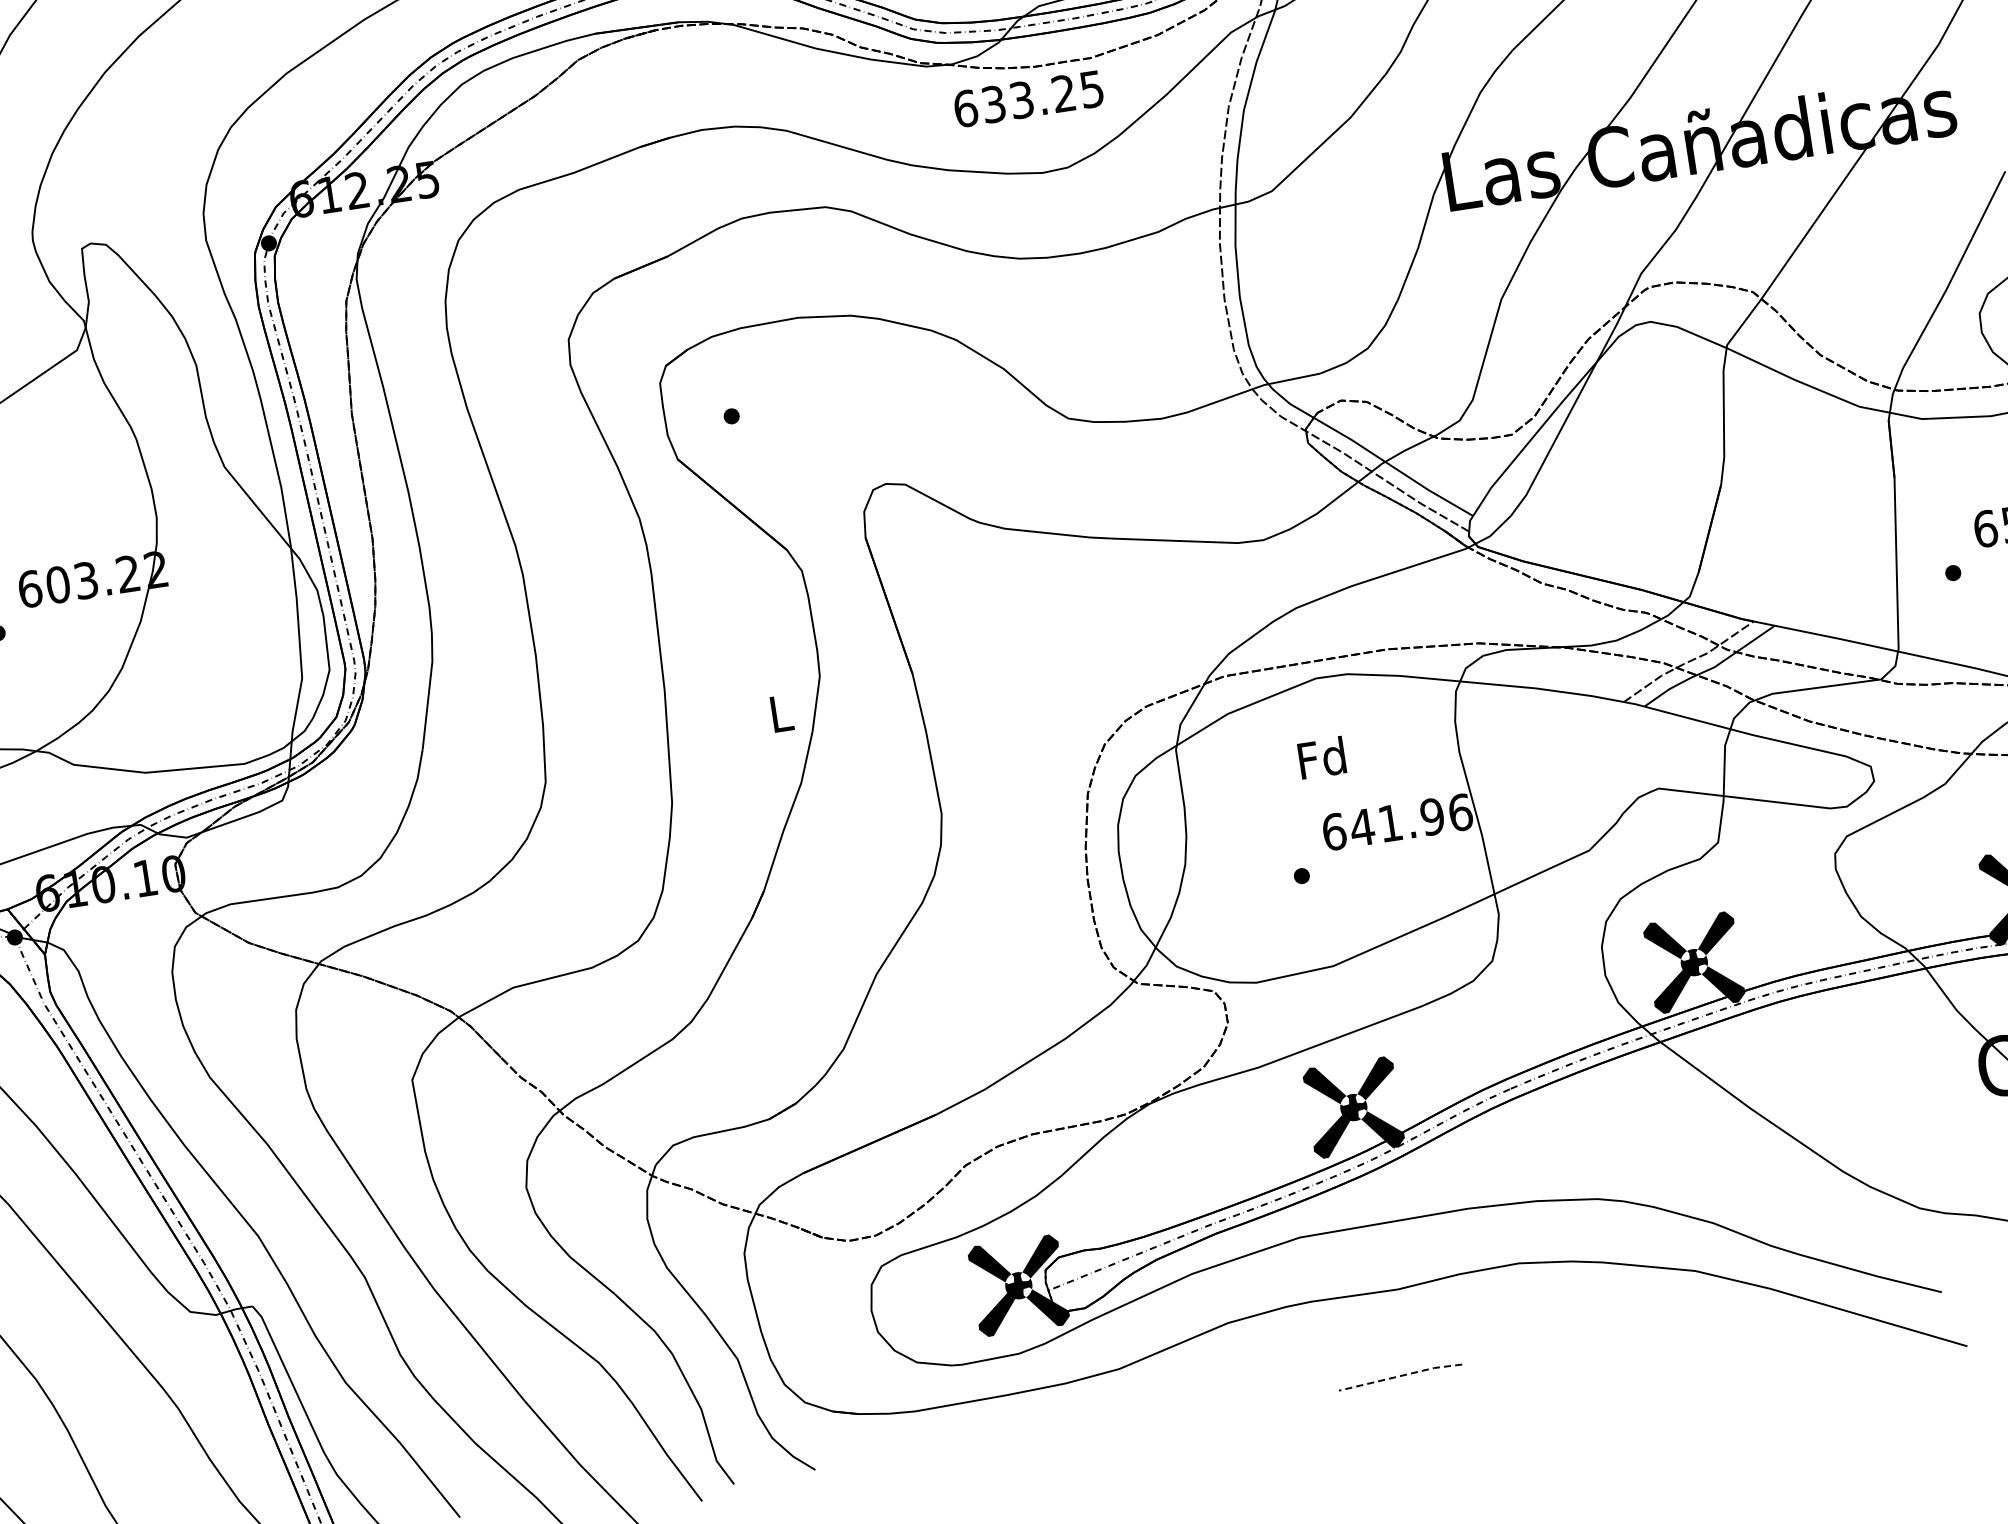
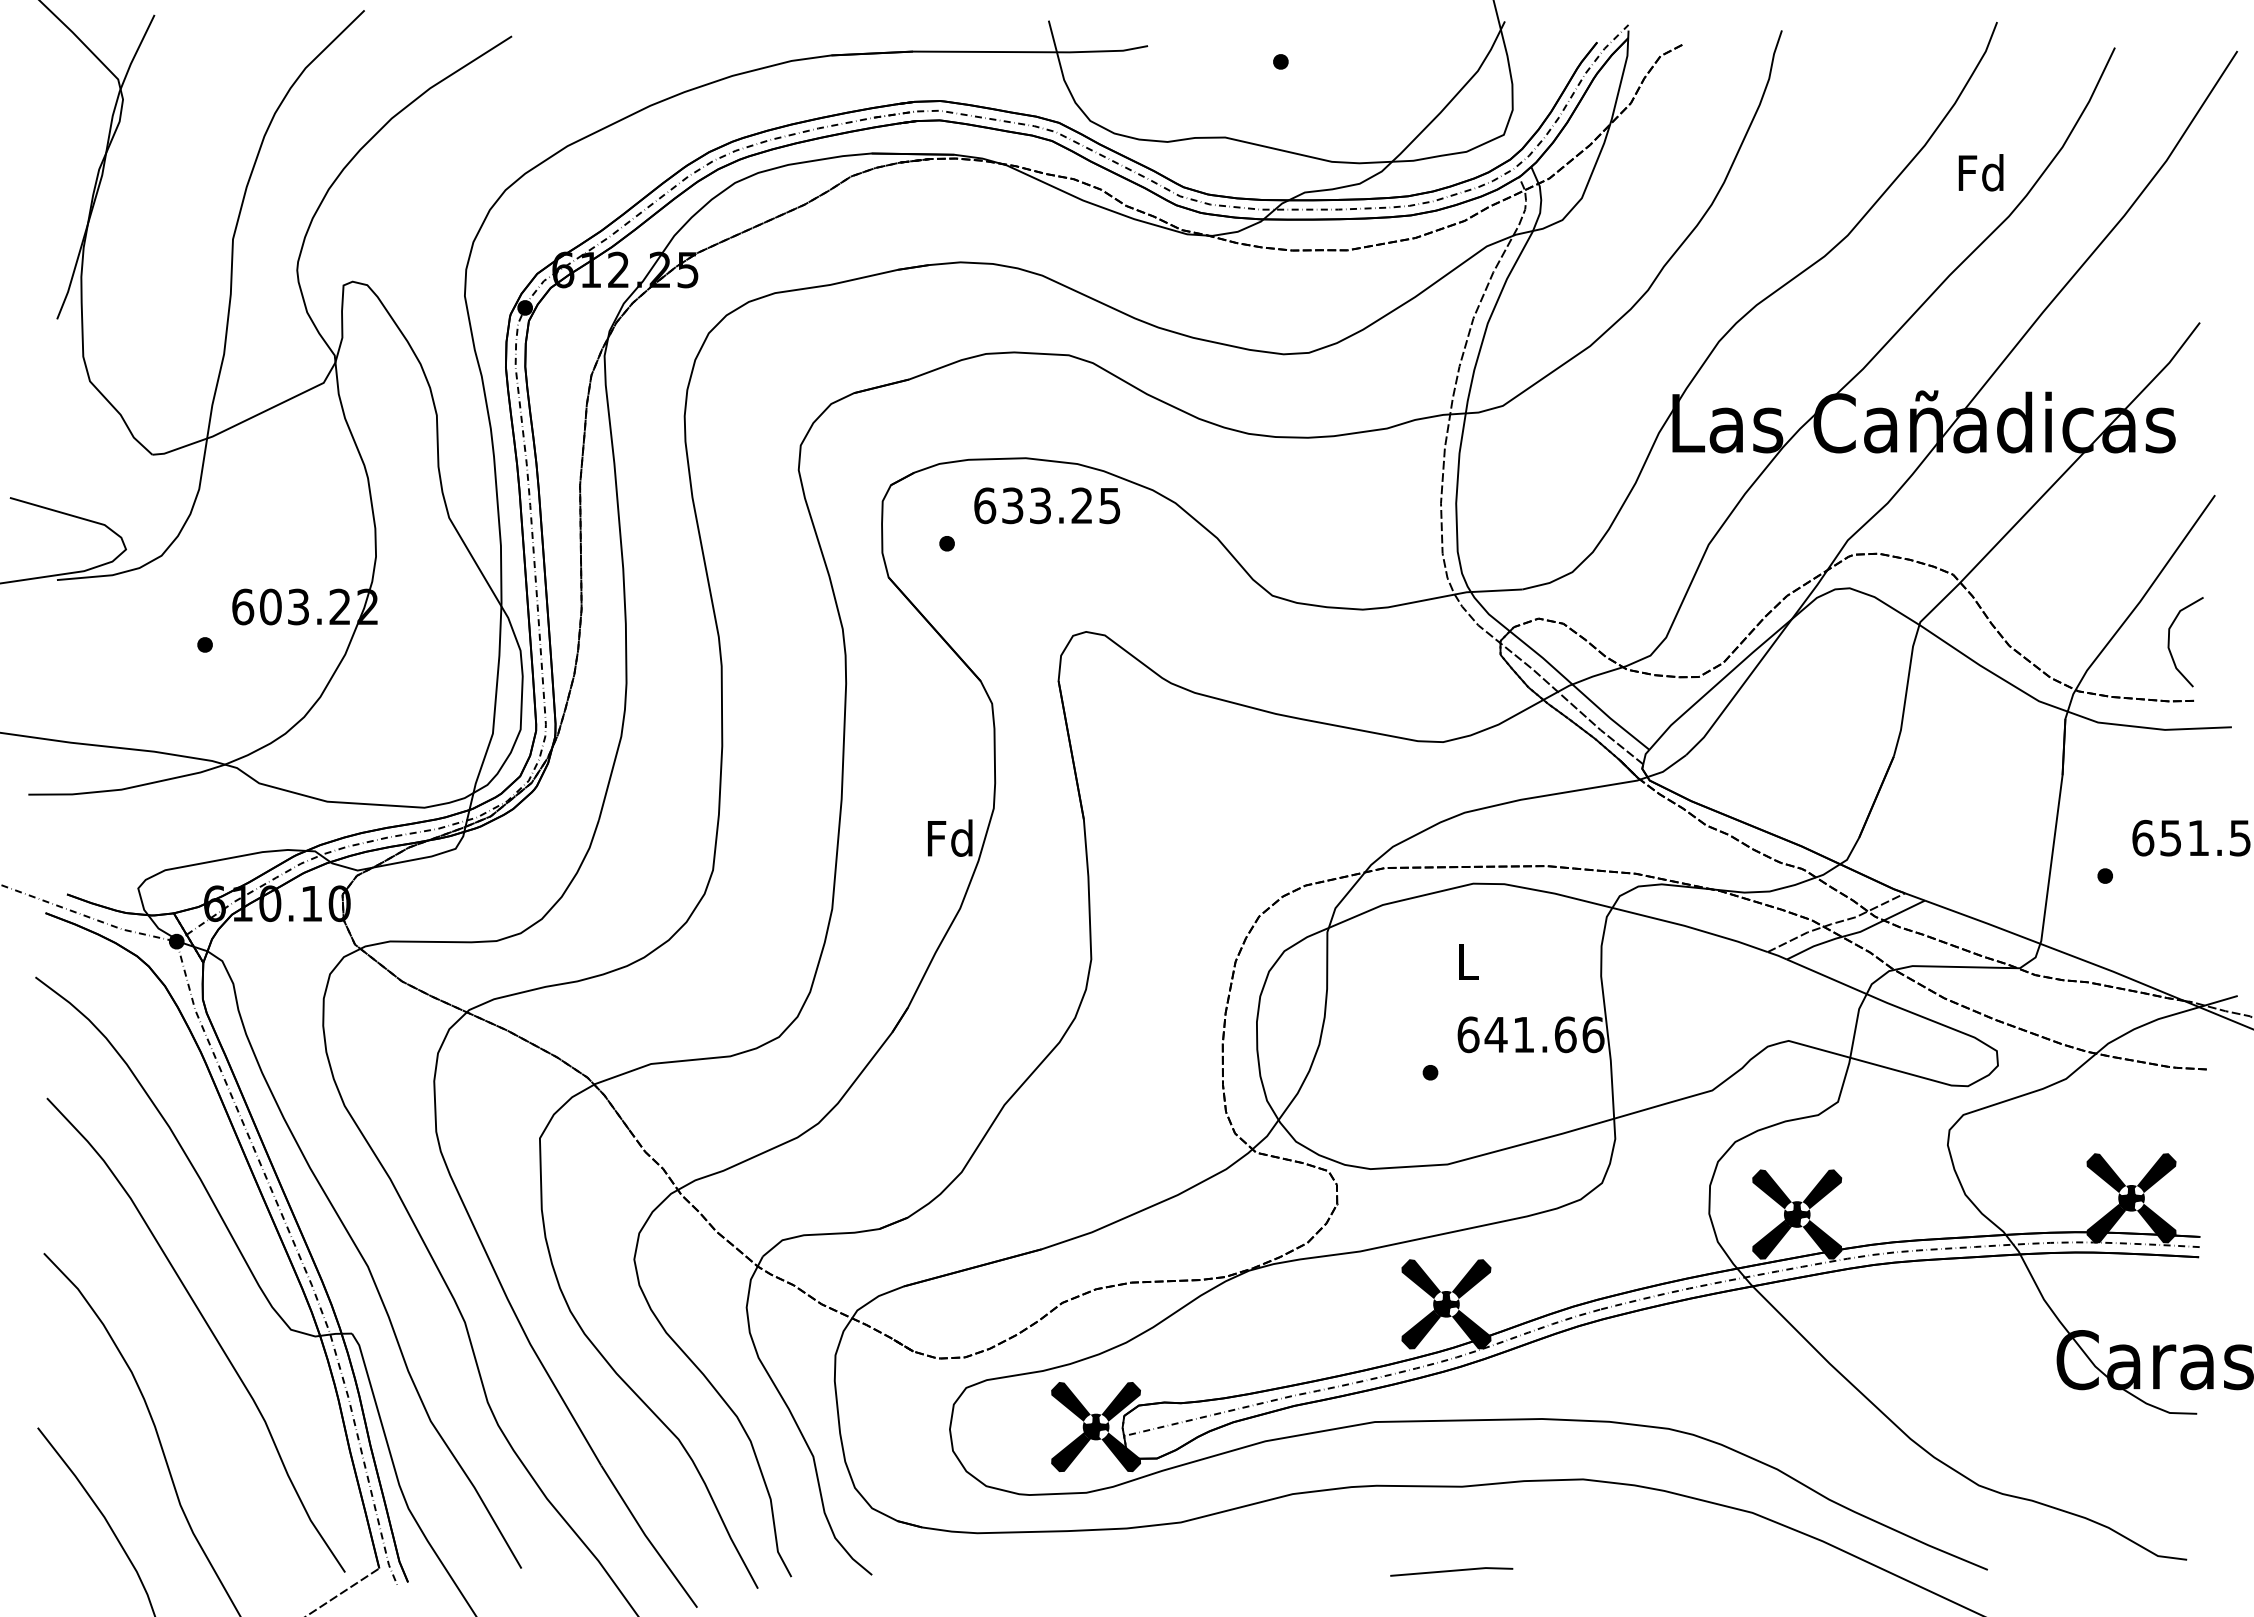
text: (1028, 98) -> (1047, 505), moved
text: (779, 712) -> (949, 837), L -> Fd
text: (1322, 757) -> (1467, 961), Fd -> L
text: (1432, 816) -> (1565, 1034), 641.96 -> 641.66
line: (1400, 1375) -> (1451, 1570), dashed -> solid

